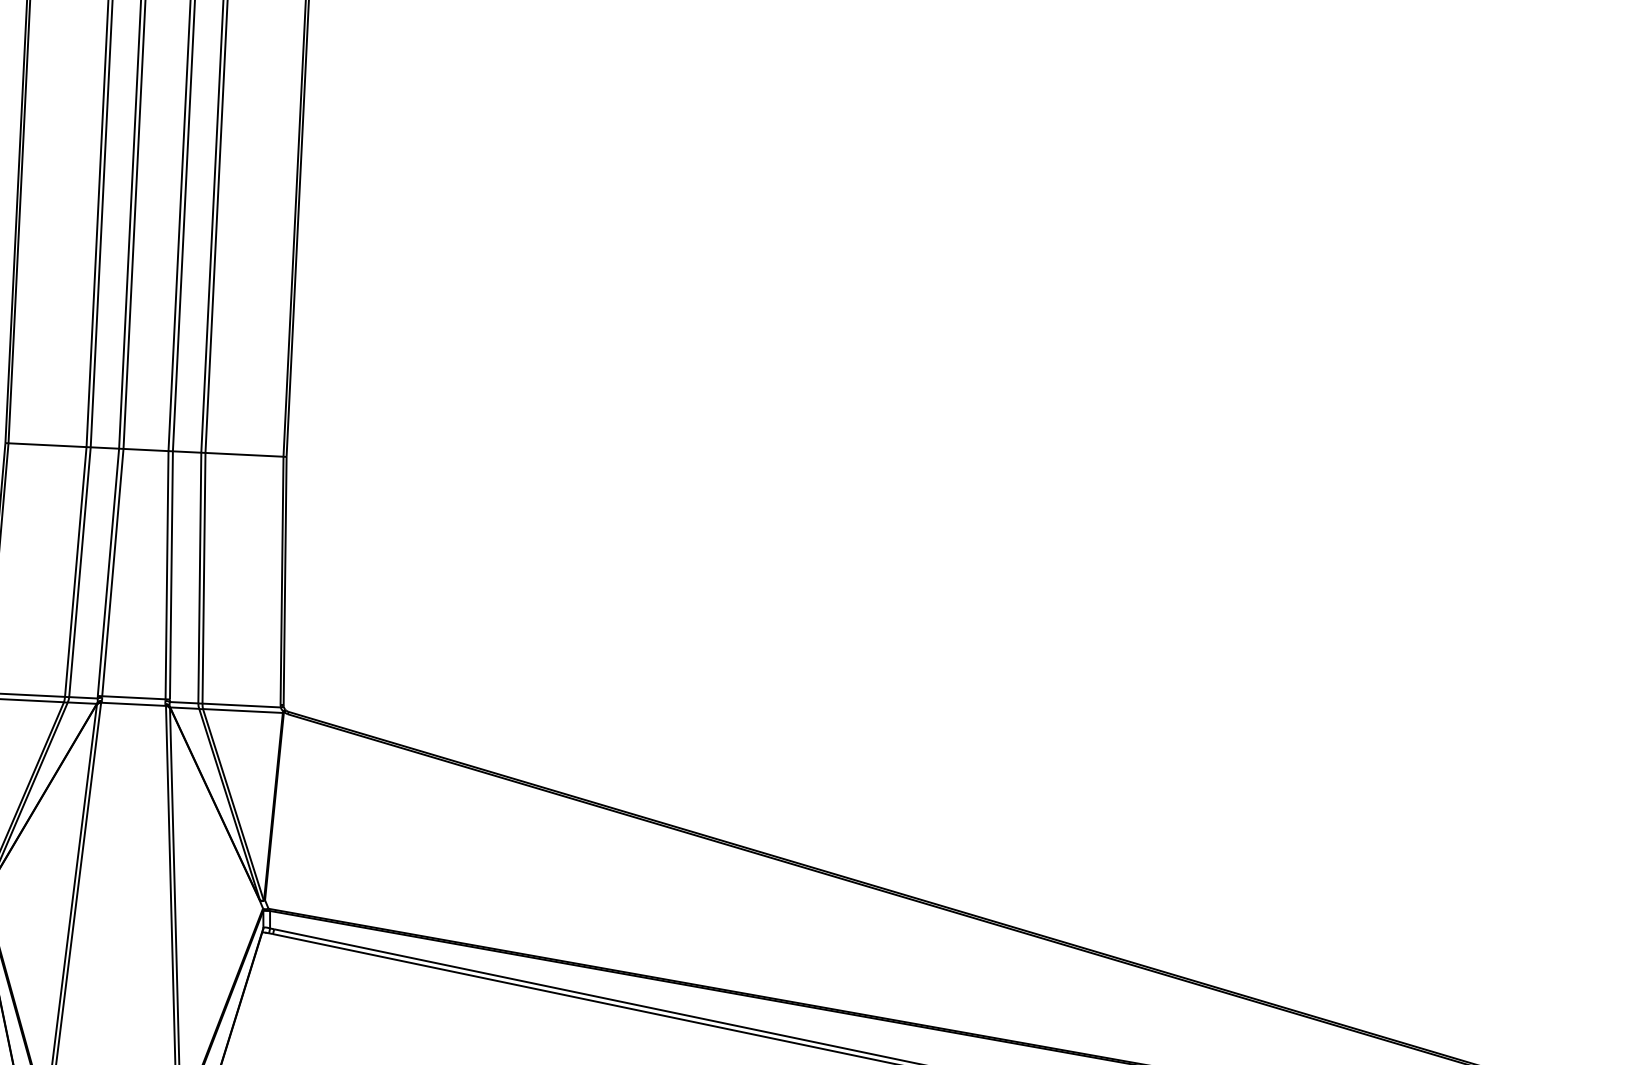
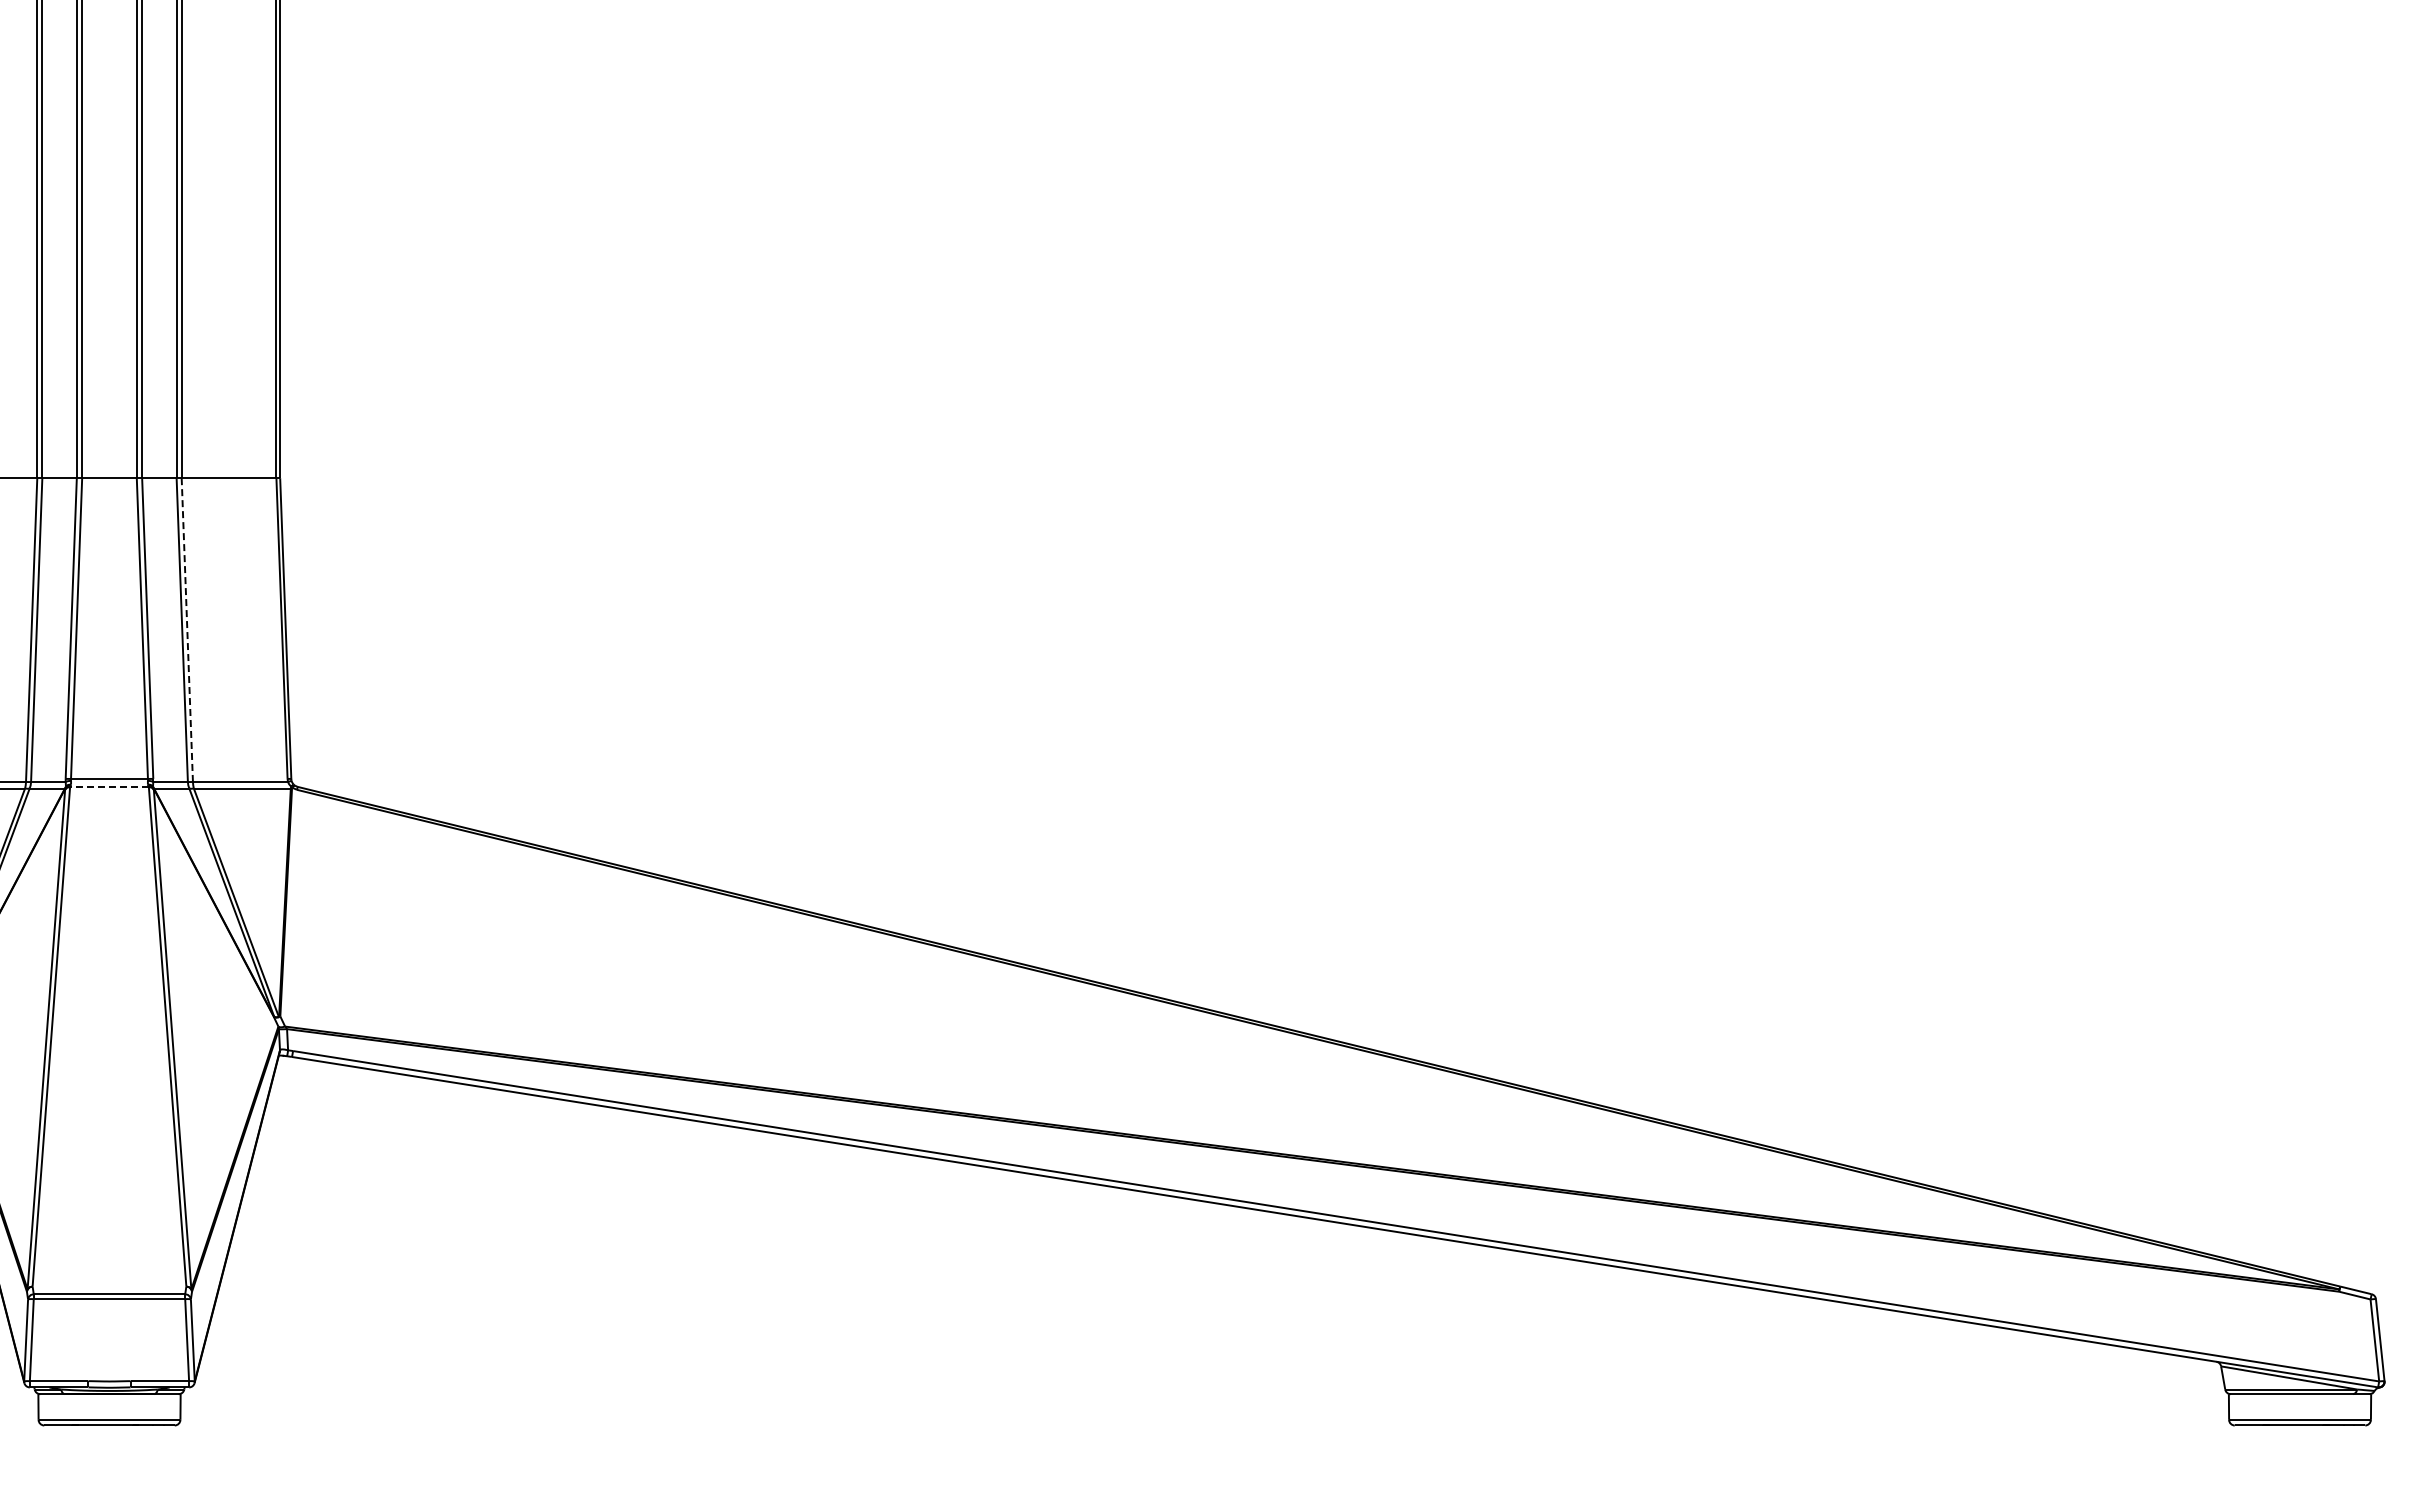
line: (204, 578) -> (187, 630), solid -> dashed
line: (132, 703) -> (108, 786), solid -> dashed

